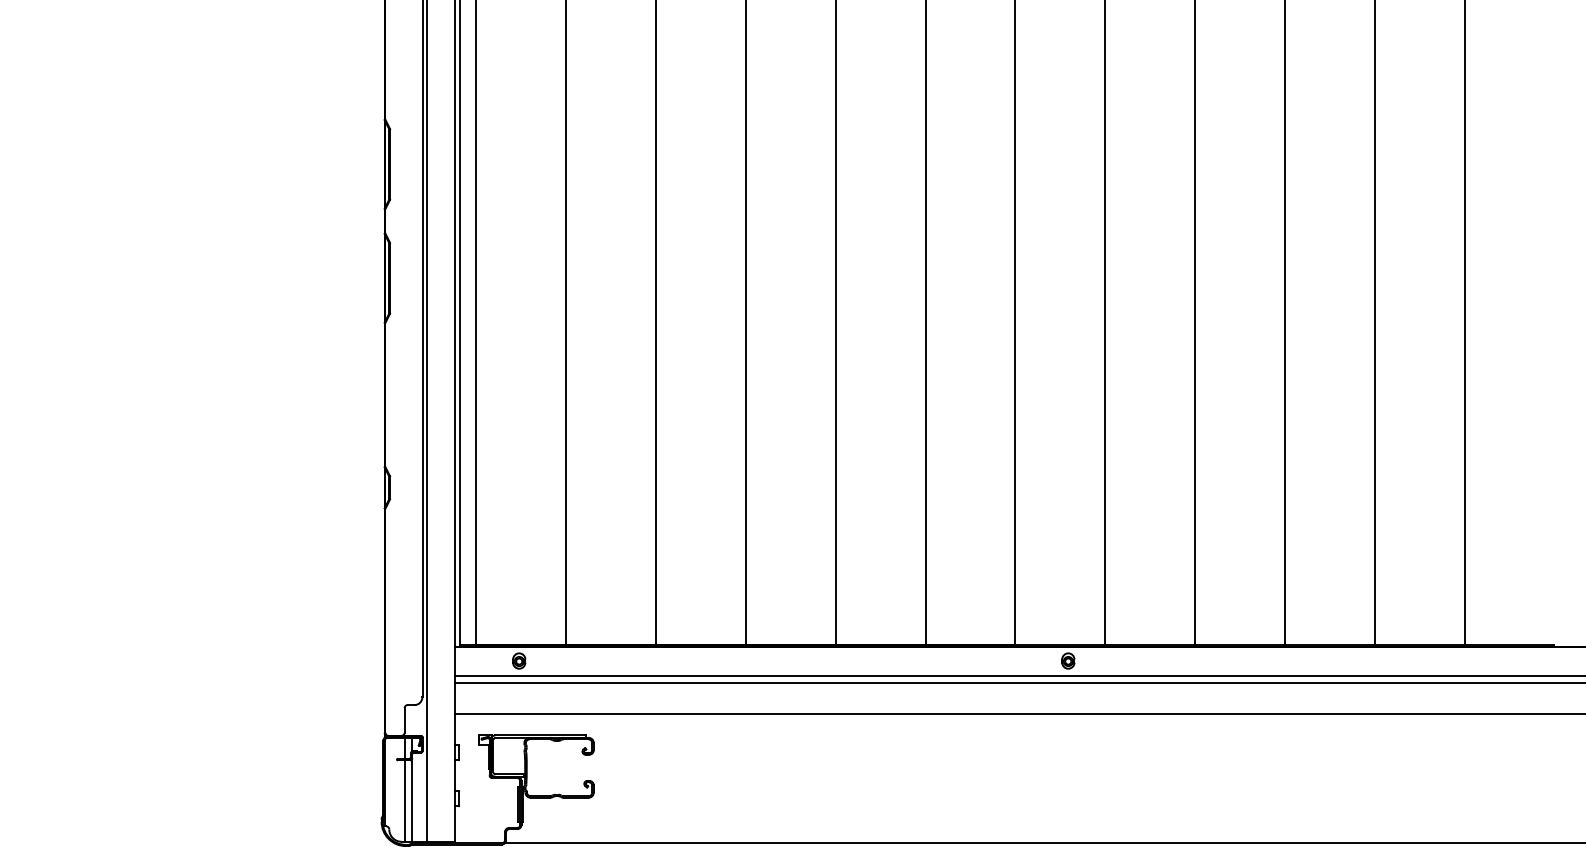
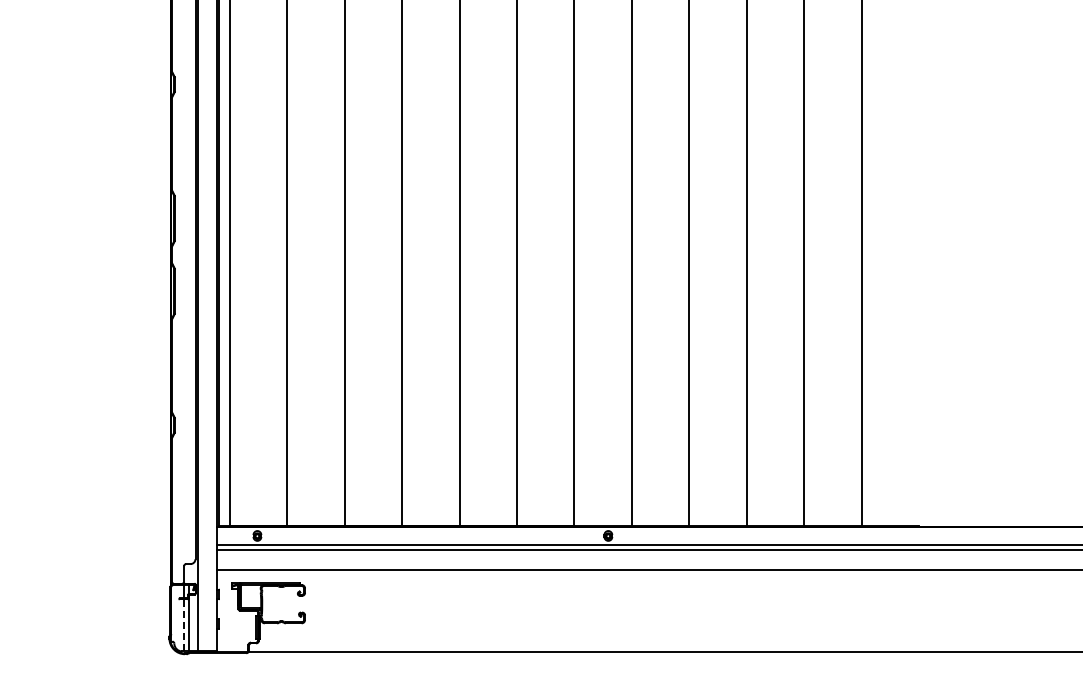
line: (405, 799) -> (184, 624), solid -> dashed

